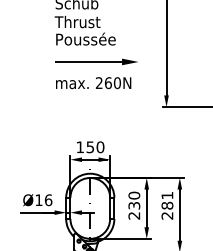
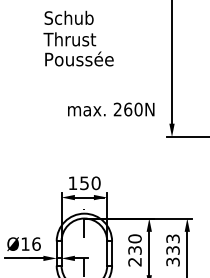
part: (96, 61) -> (91, 84), removed
text: (93, 83) -> (111, 109), moved
text: (167, 205) -> (173, 250), 281 -> 333

